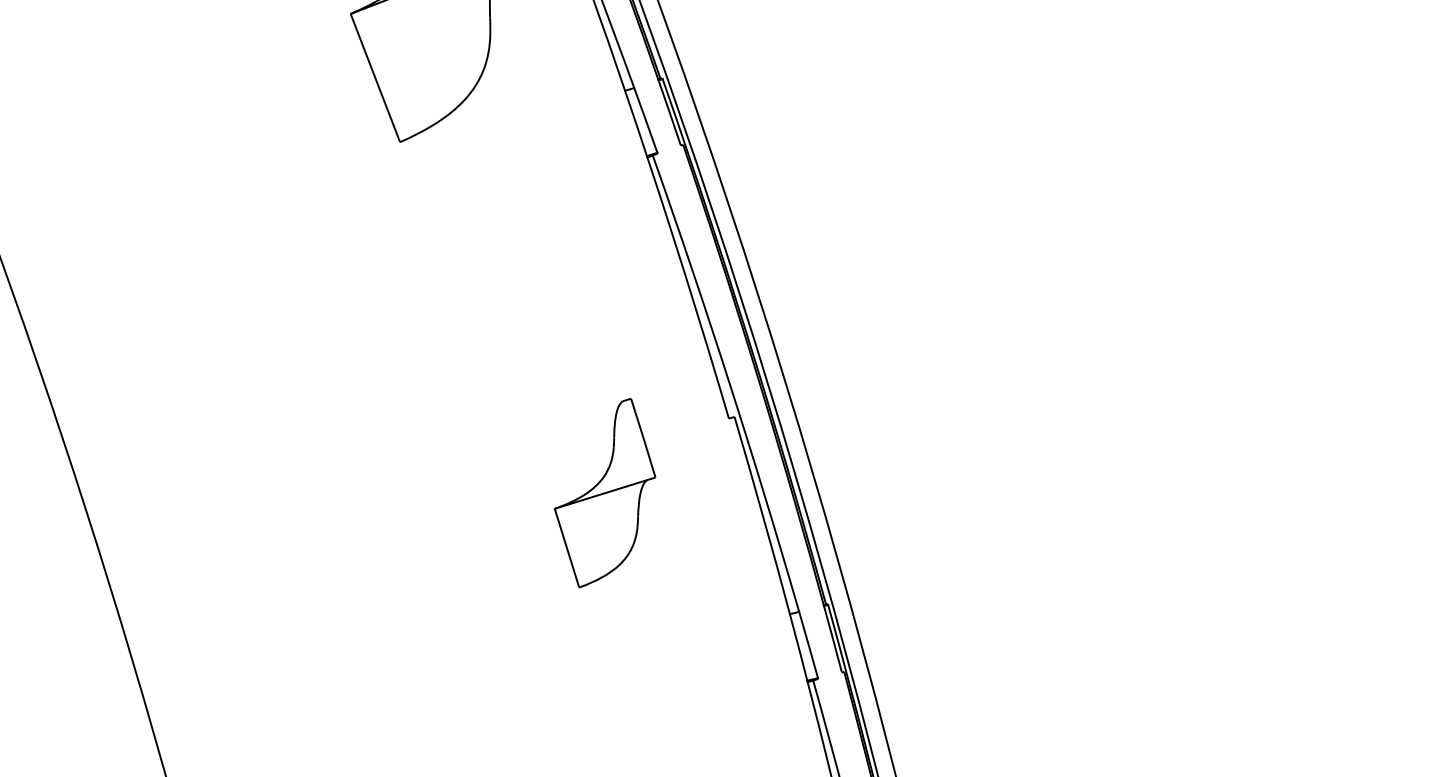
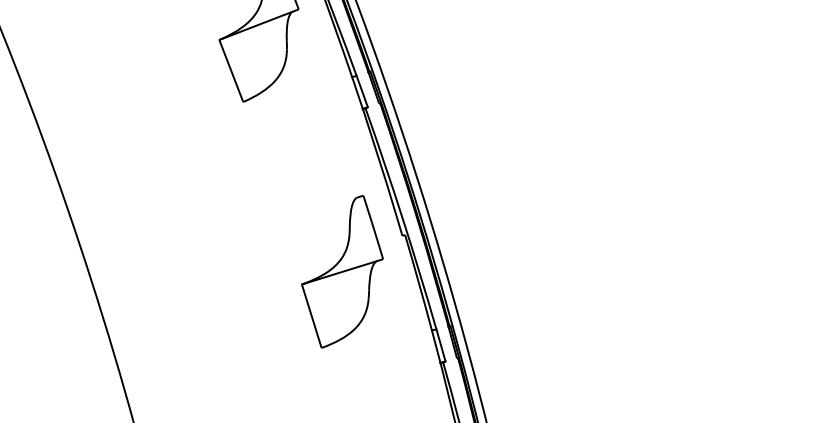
part: (605, 492) -> (342, 271), size x1.67

